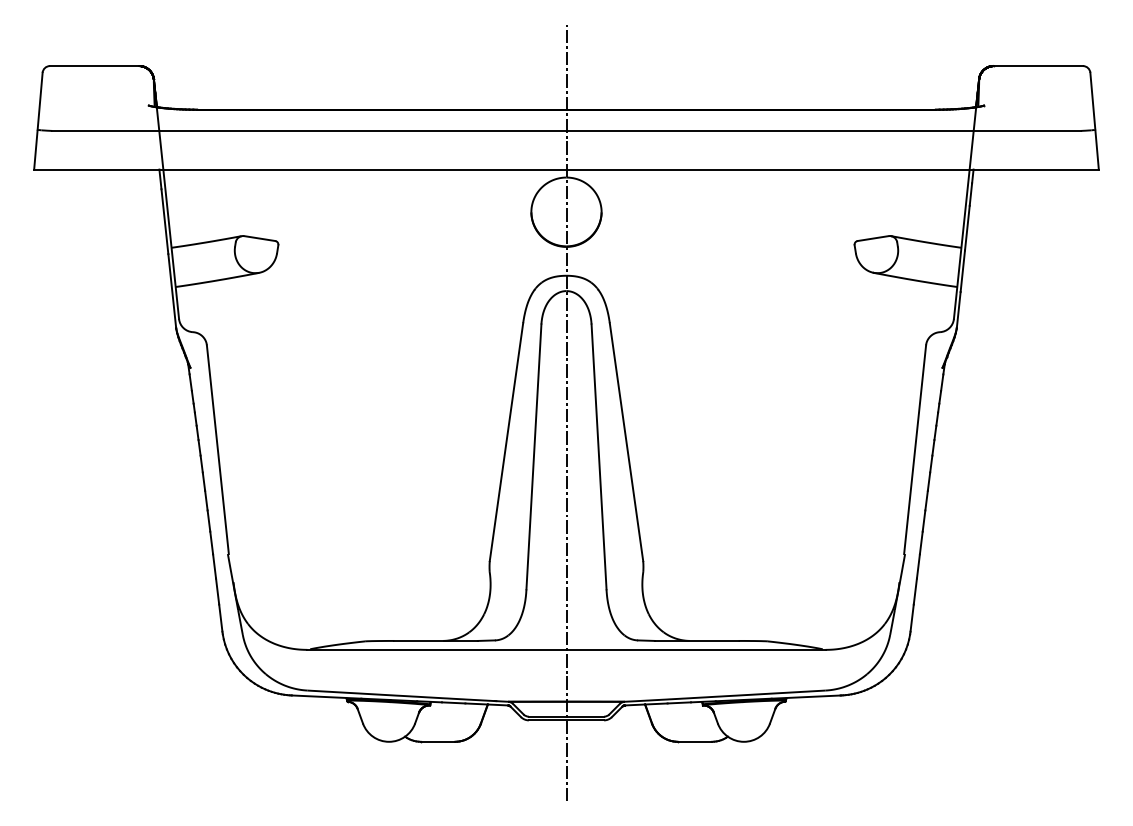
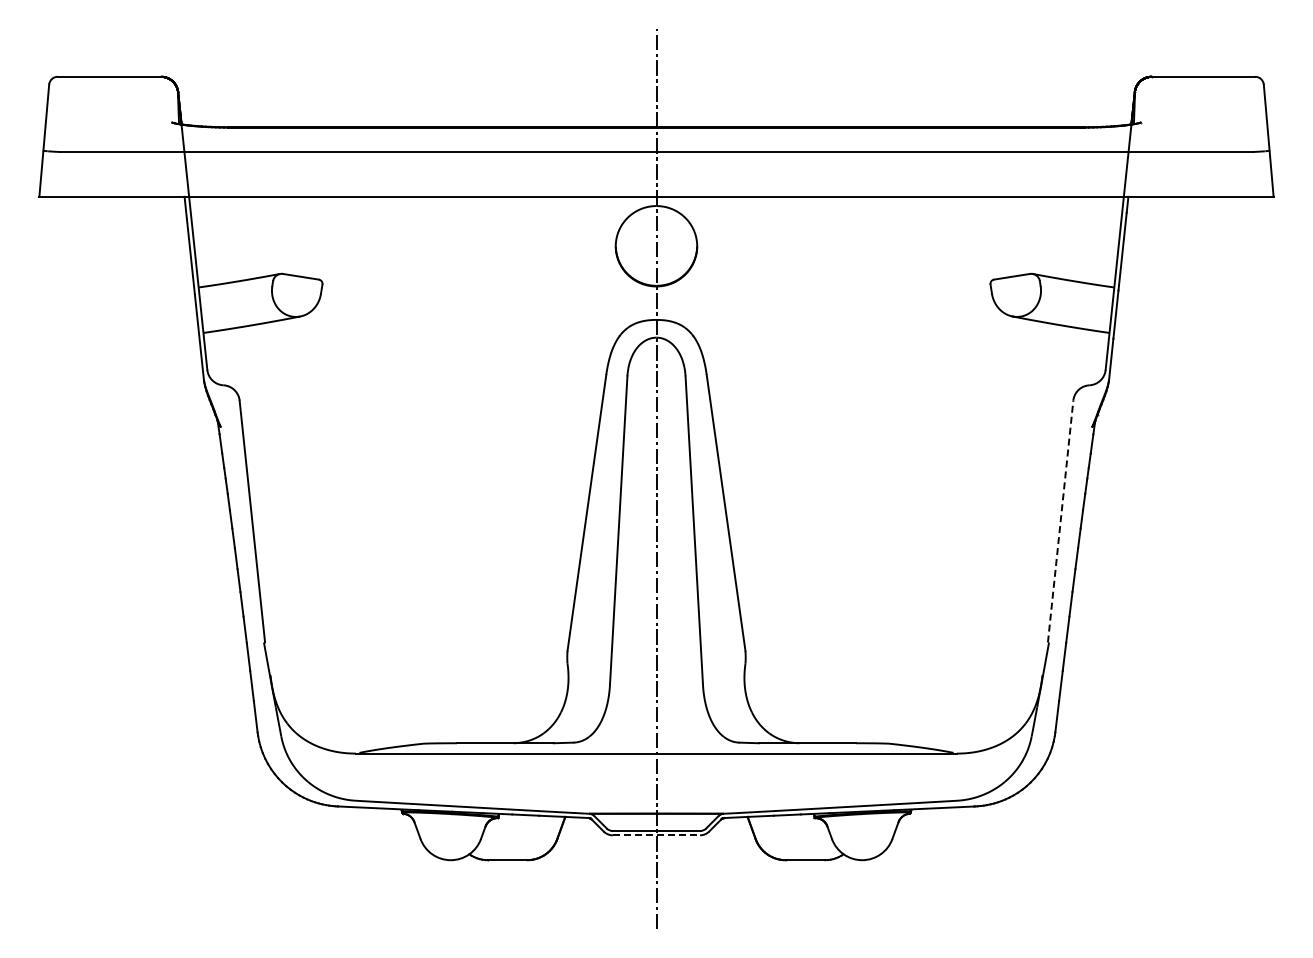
line: (914, 449) -> (1060, 521), solid -> dashed
line: (566, 720) -> (656, 835), solid -> dashed

